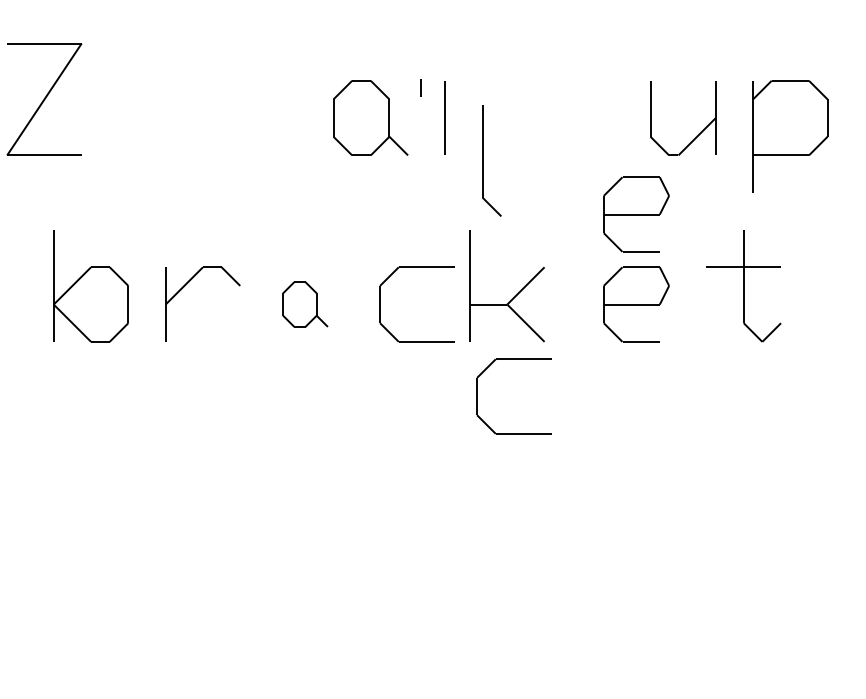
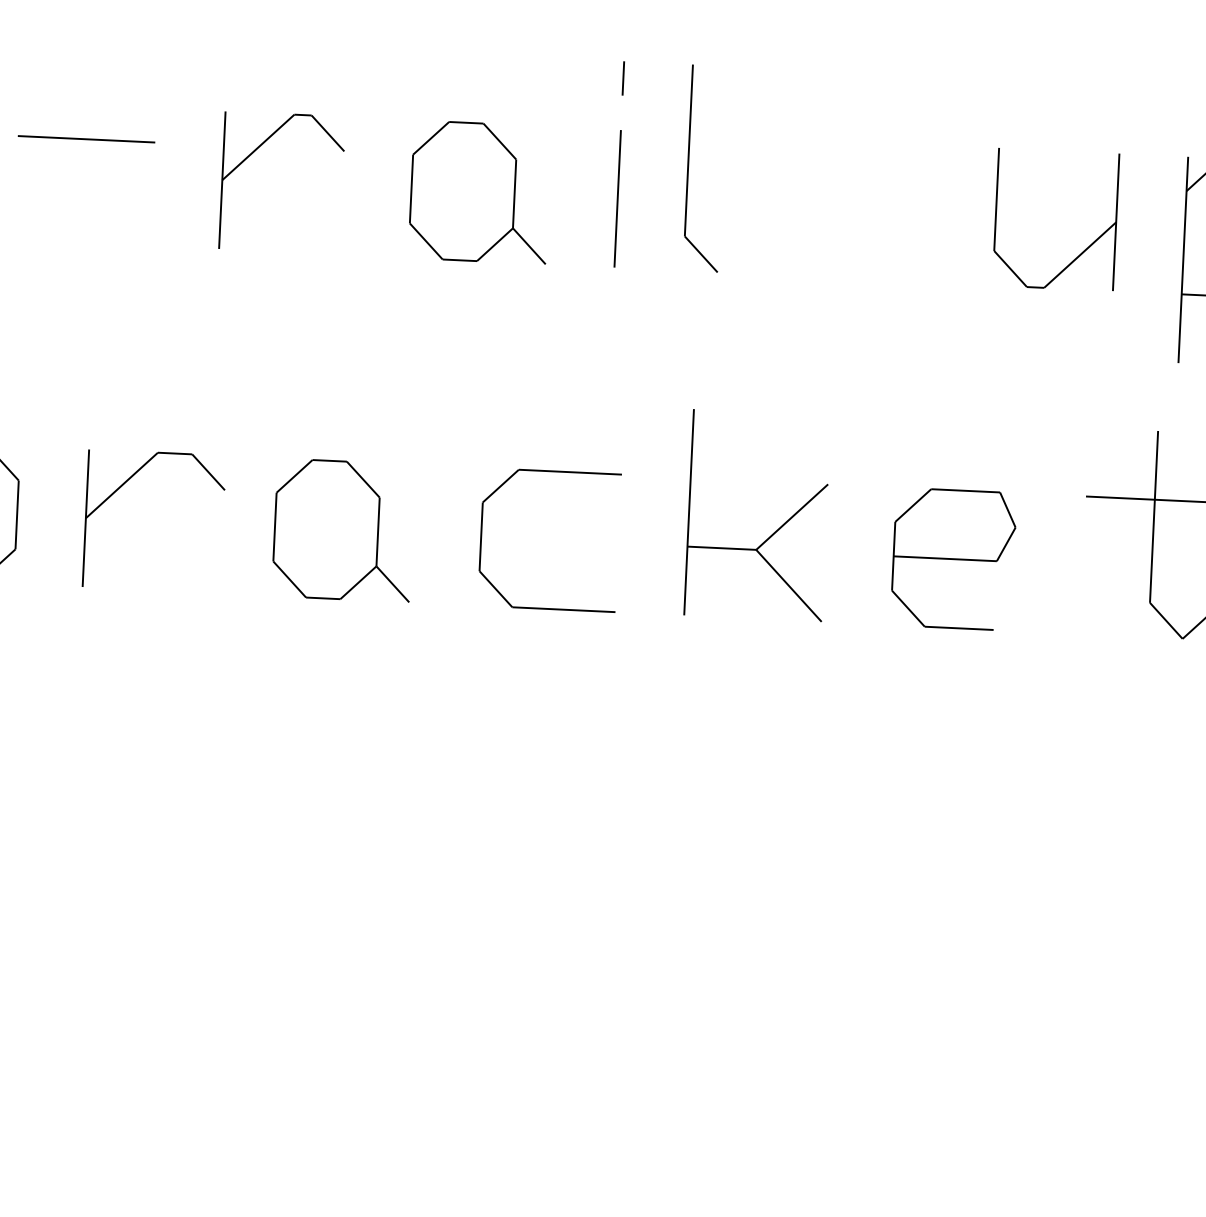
line: (420, 87) -> (621, 77), moved
line: (156, 98) -> (86, 137), added
part: (248, 101) -> (256, 151), added
part: (483, 160) -> (689, 167), moved
part: (636, 214) -> (961, 393), removed
part: (515, 295) -> (772, 533), moved
part: (305, 304) -> (343, 530), size x1.67
part: (477, 396) -> (652, 714), removed

